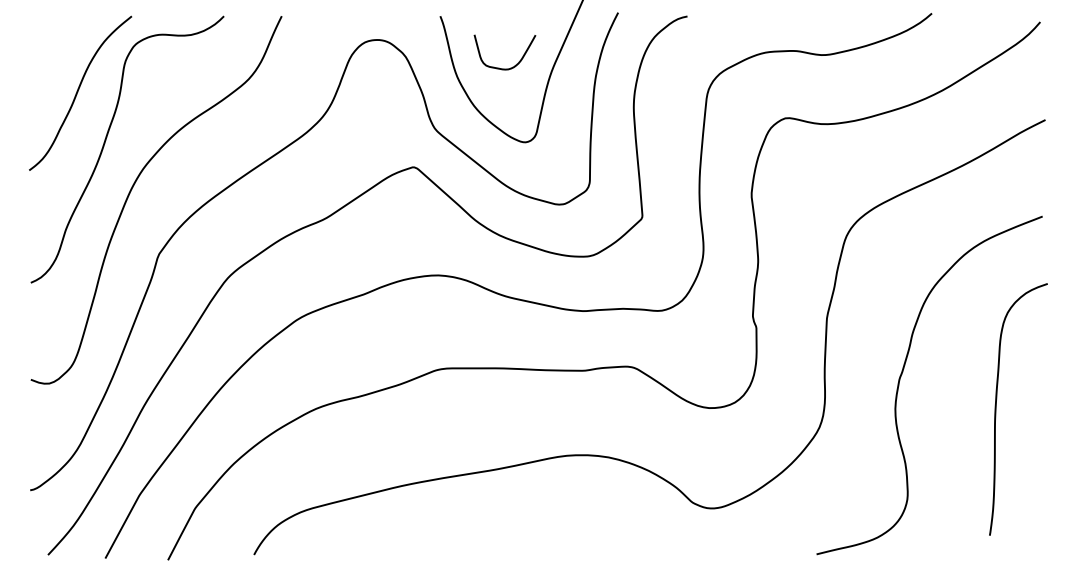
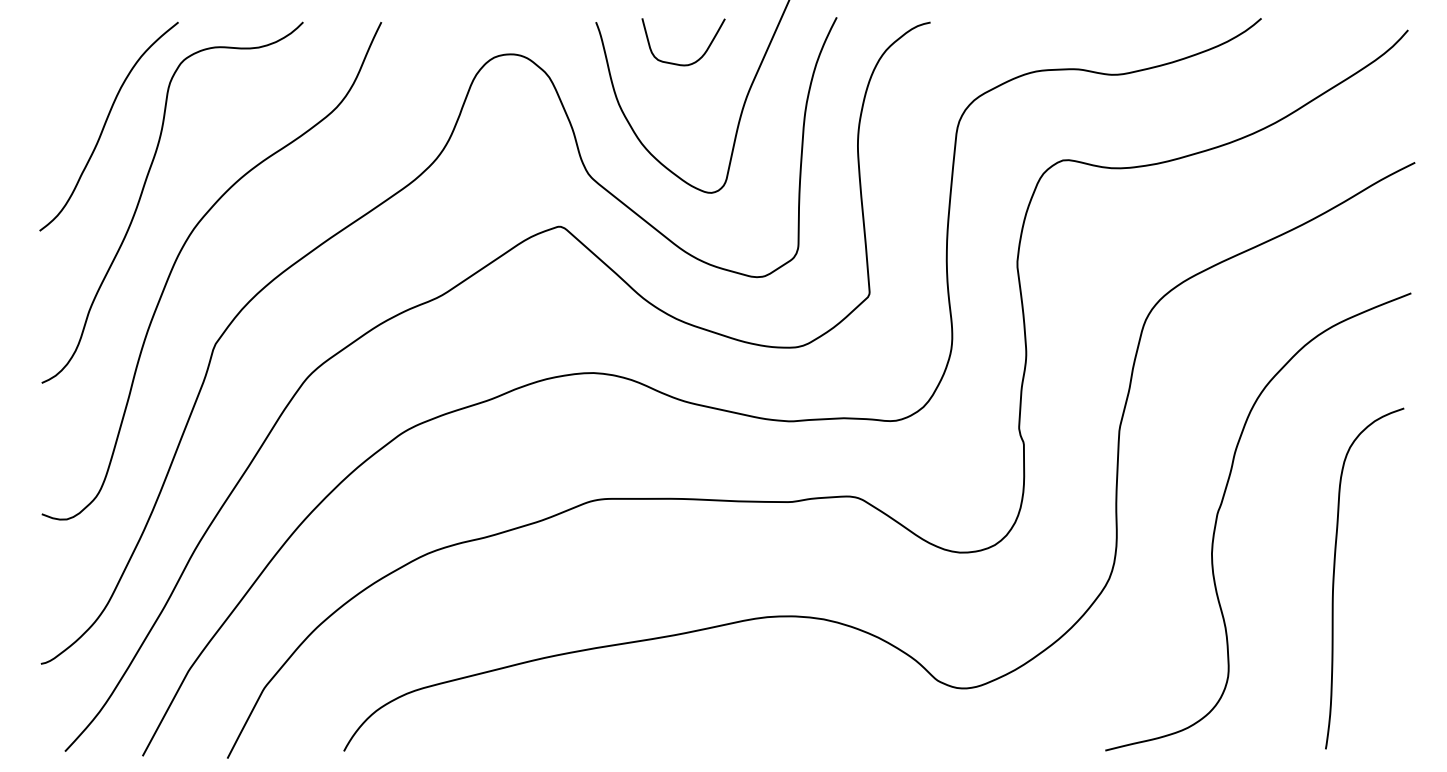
curve: (501, 68) -> (678, 63), moved
curve: (996, 409) -> (1334, 578), moved

